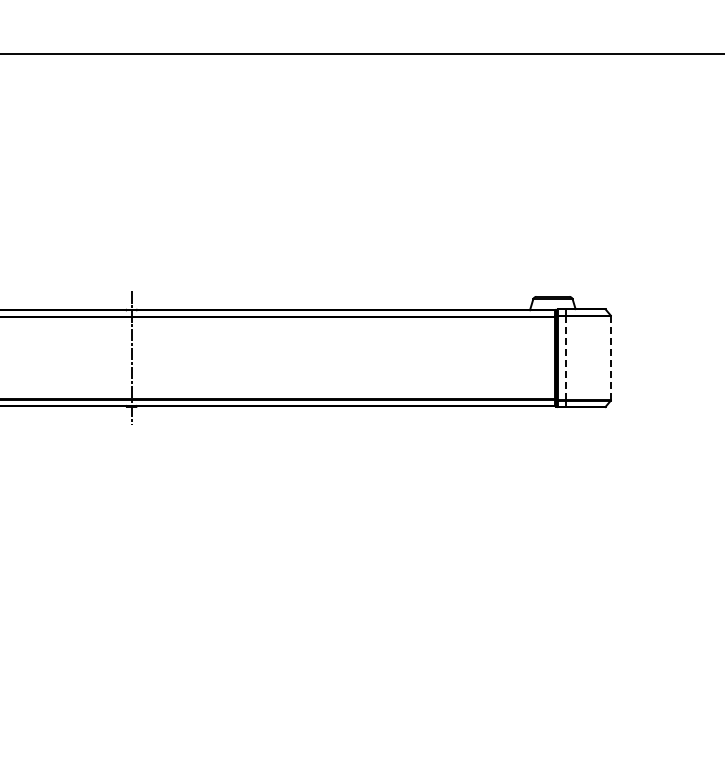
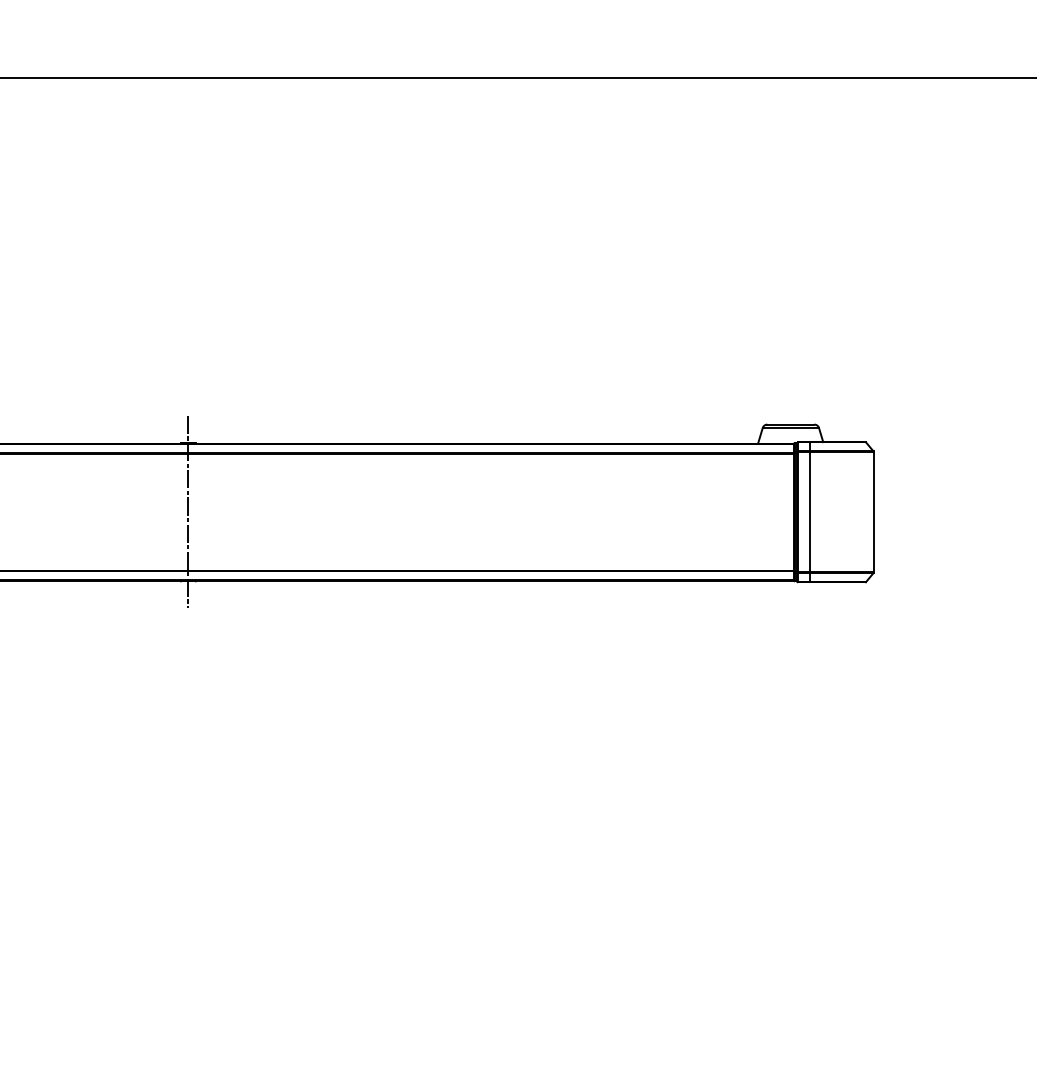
line: (610, 357) -> (873, 511), dashed -> solid
line: (566, 358) -> (810, 512), dashed -> solid

